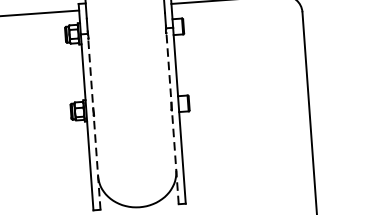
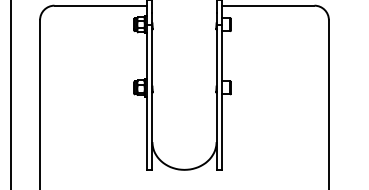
line: (172, 115) -> (216, 96), dashed -> solid
line: (94, 120) -> (152, 96), dashed -> solid

